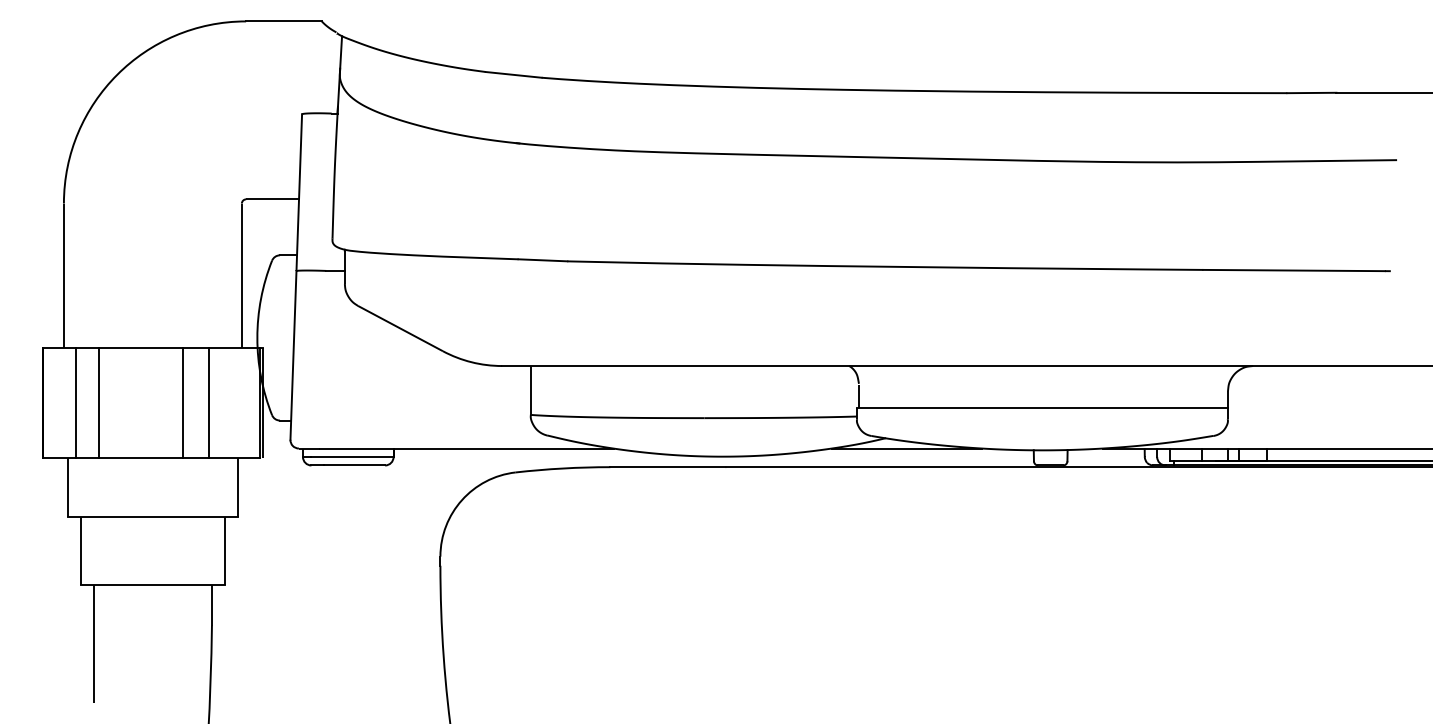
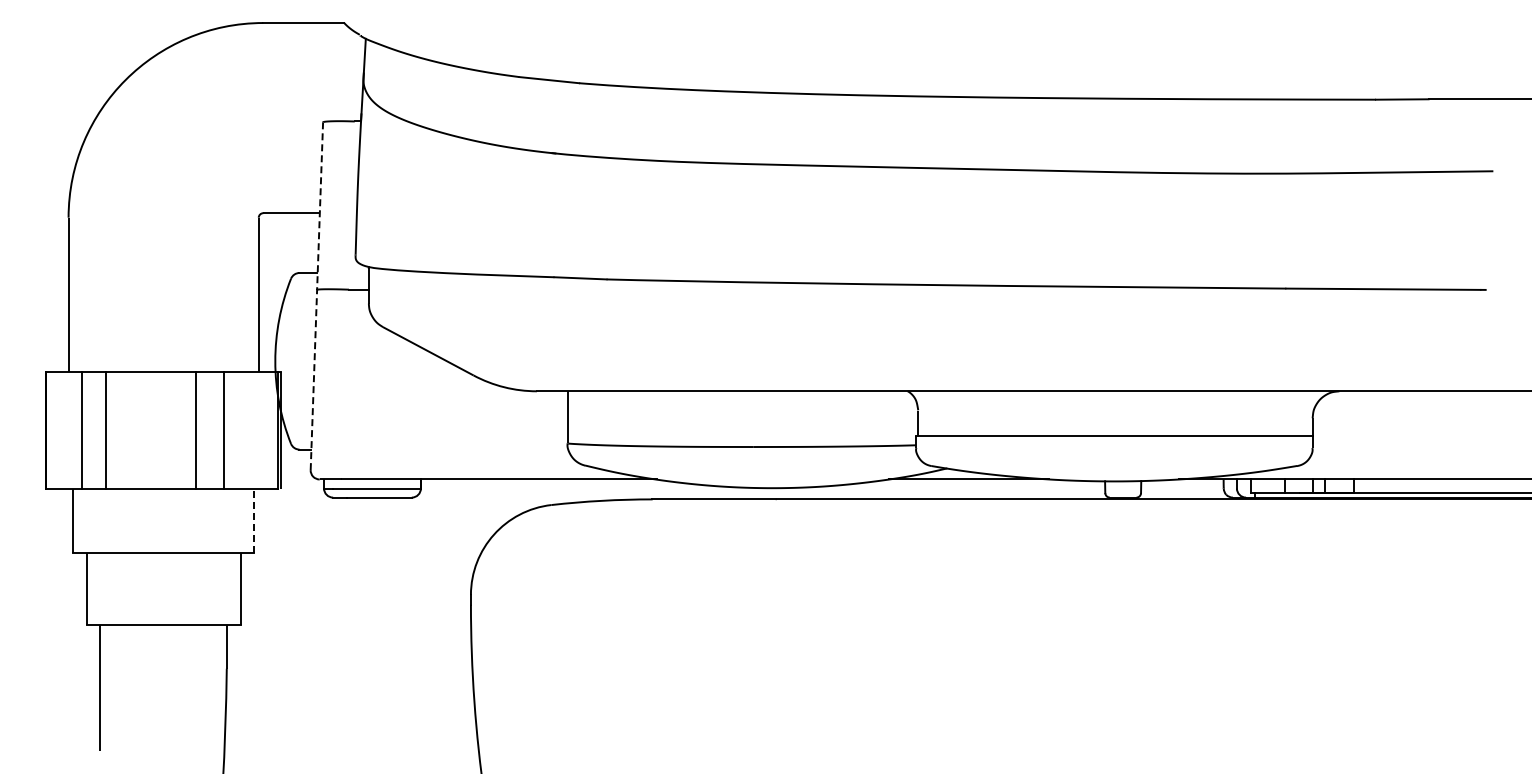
line: (295, 277) -> (316, 296), solid -> dashed
line: (237, 487) -> (254, 521), solid -> dashed

